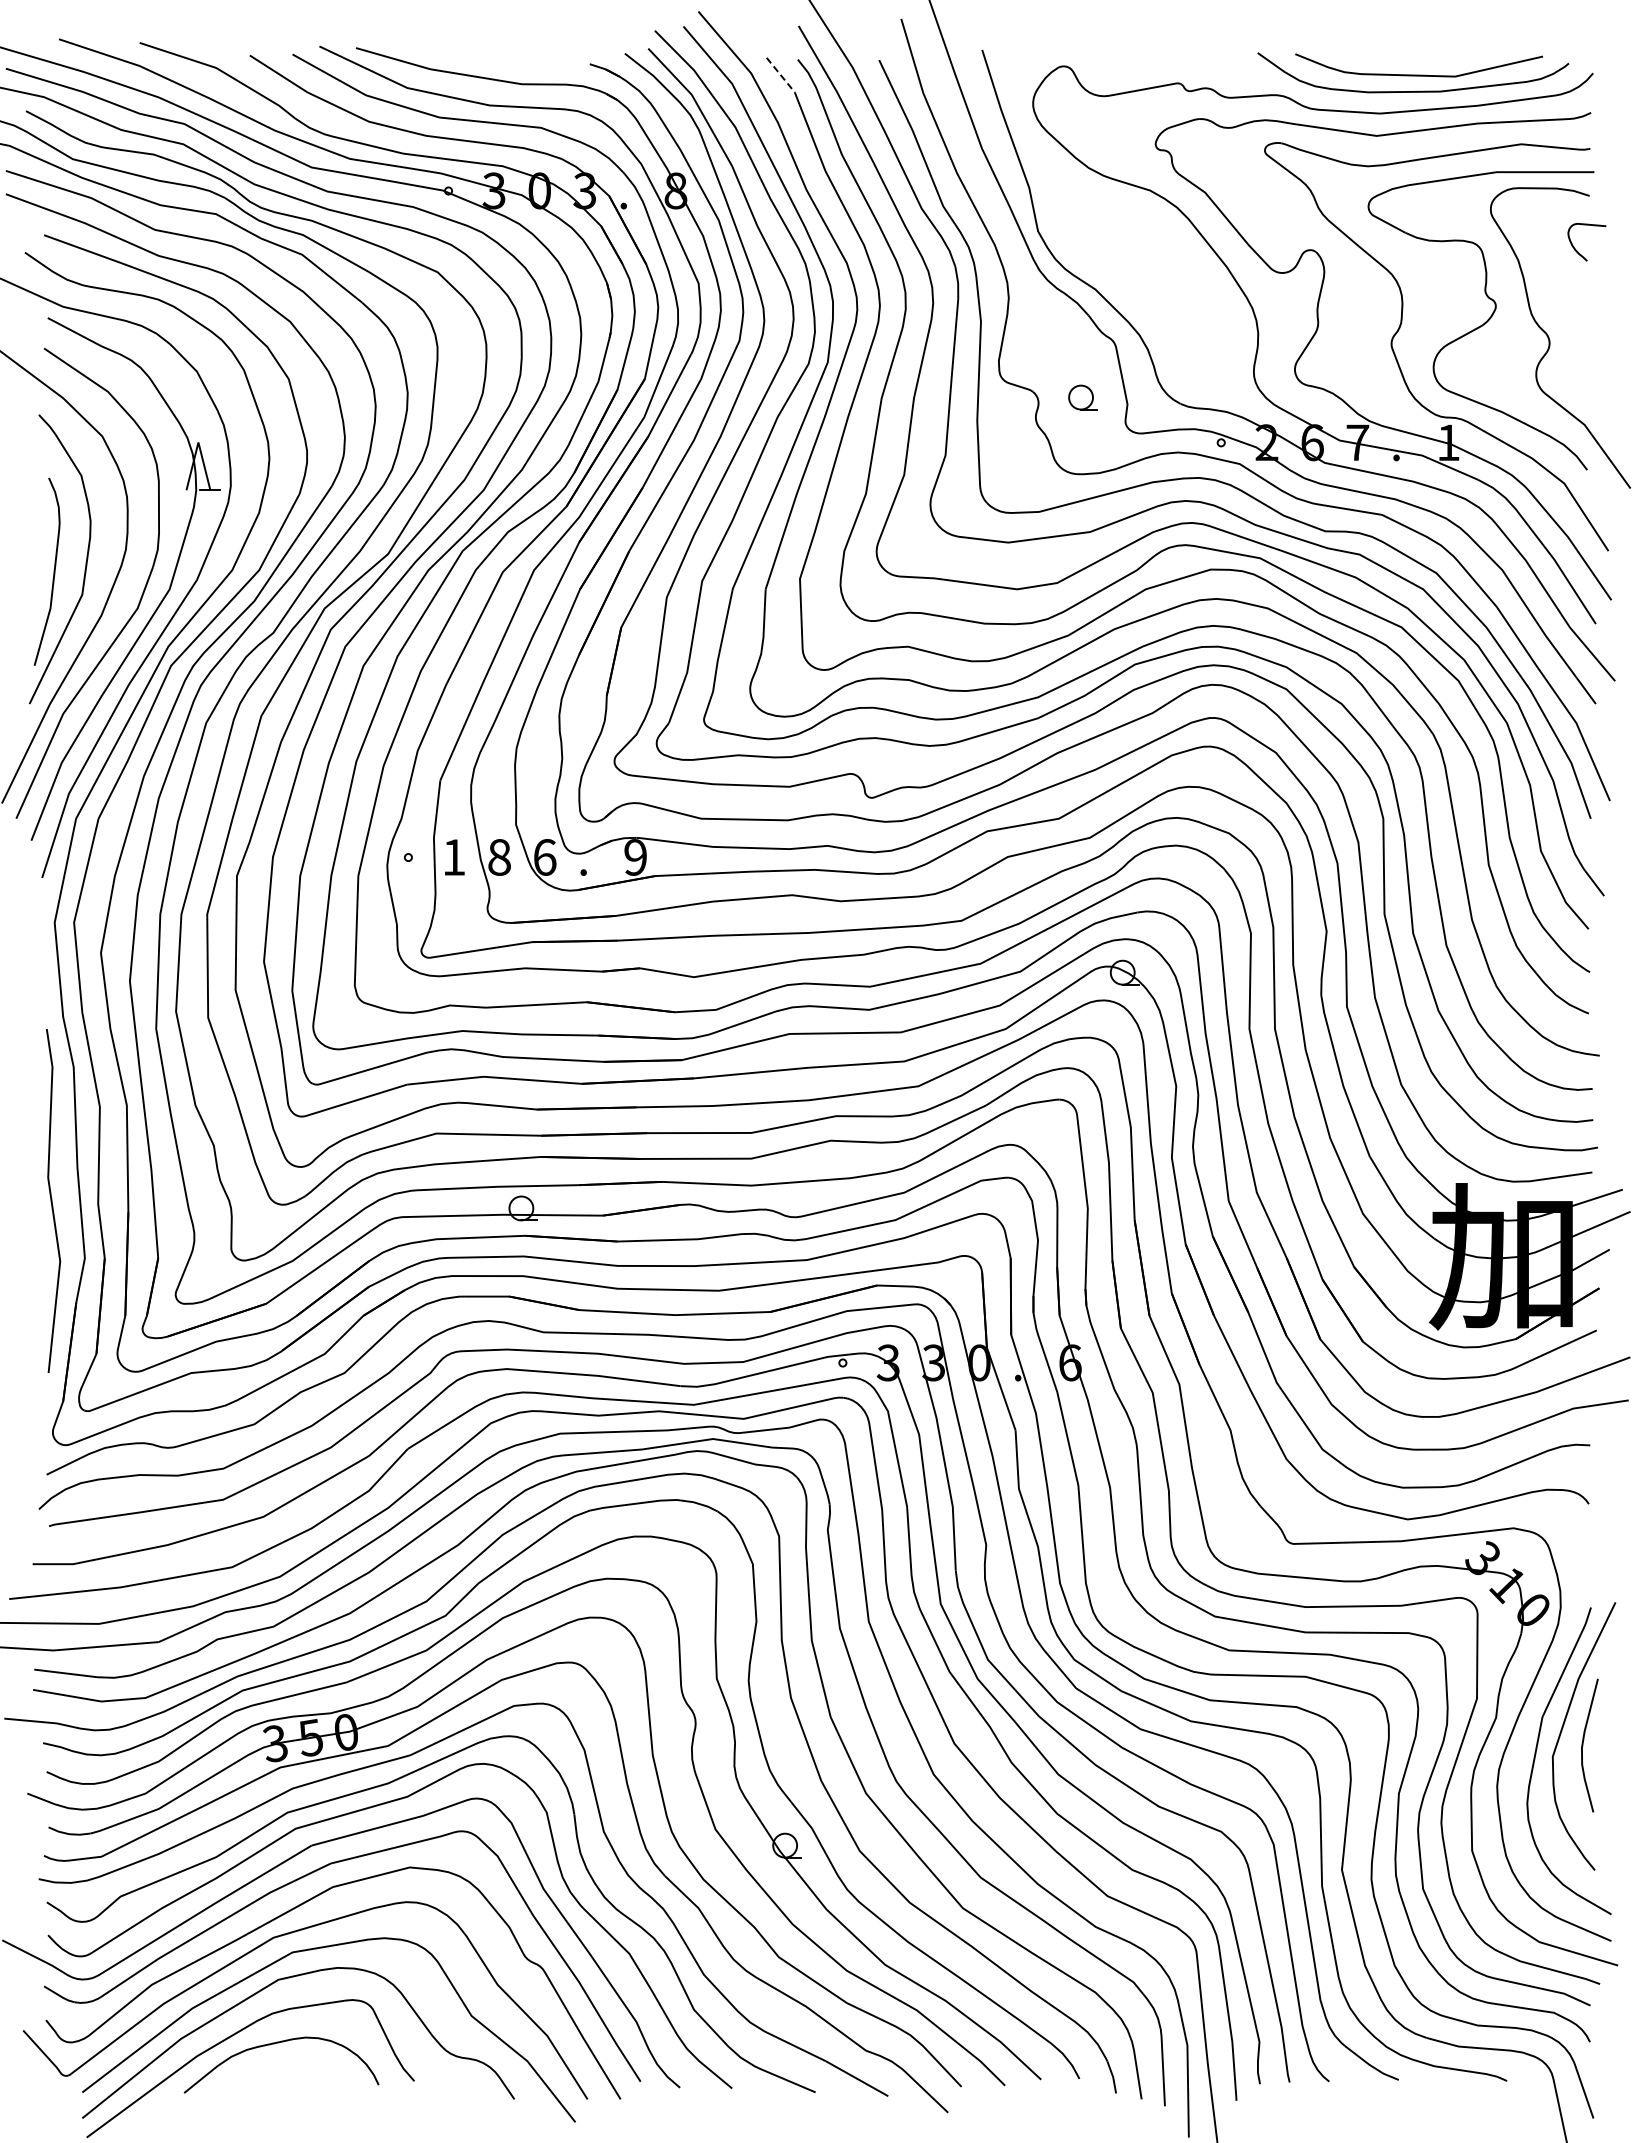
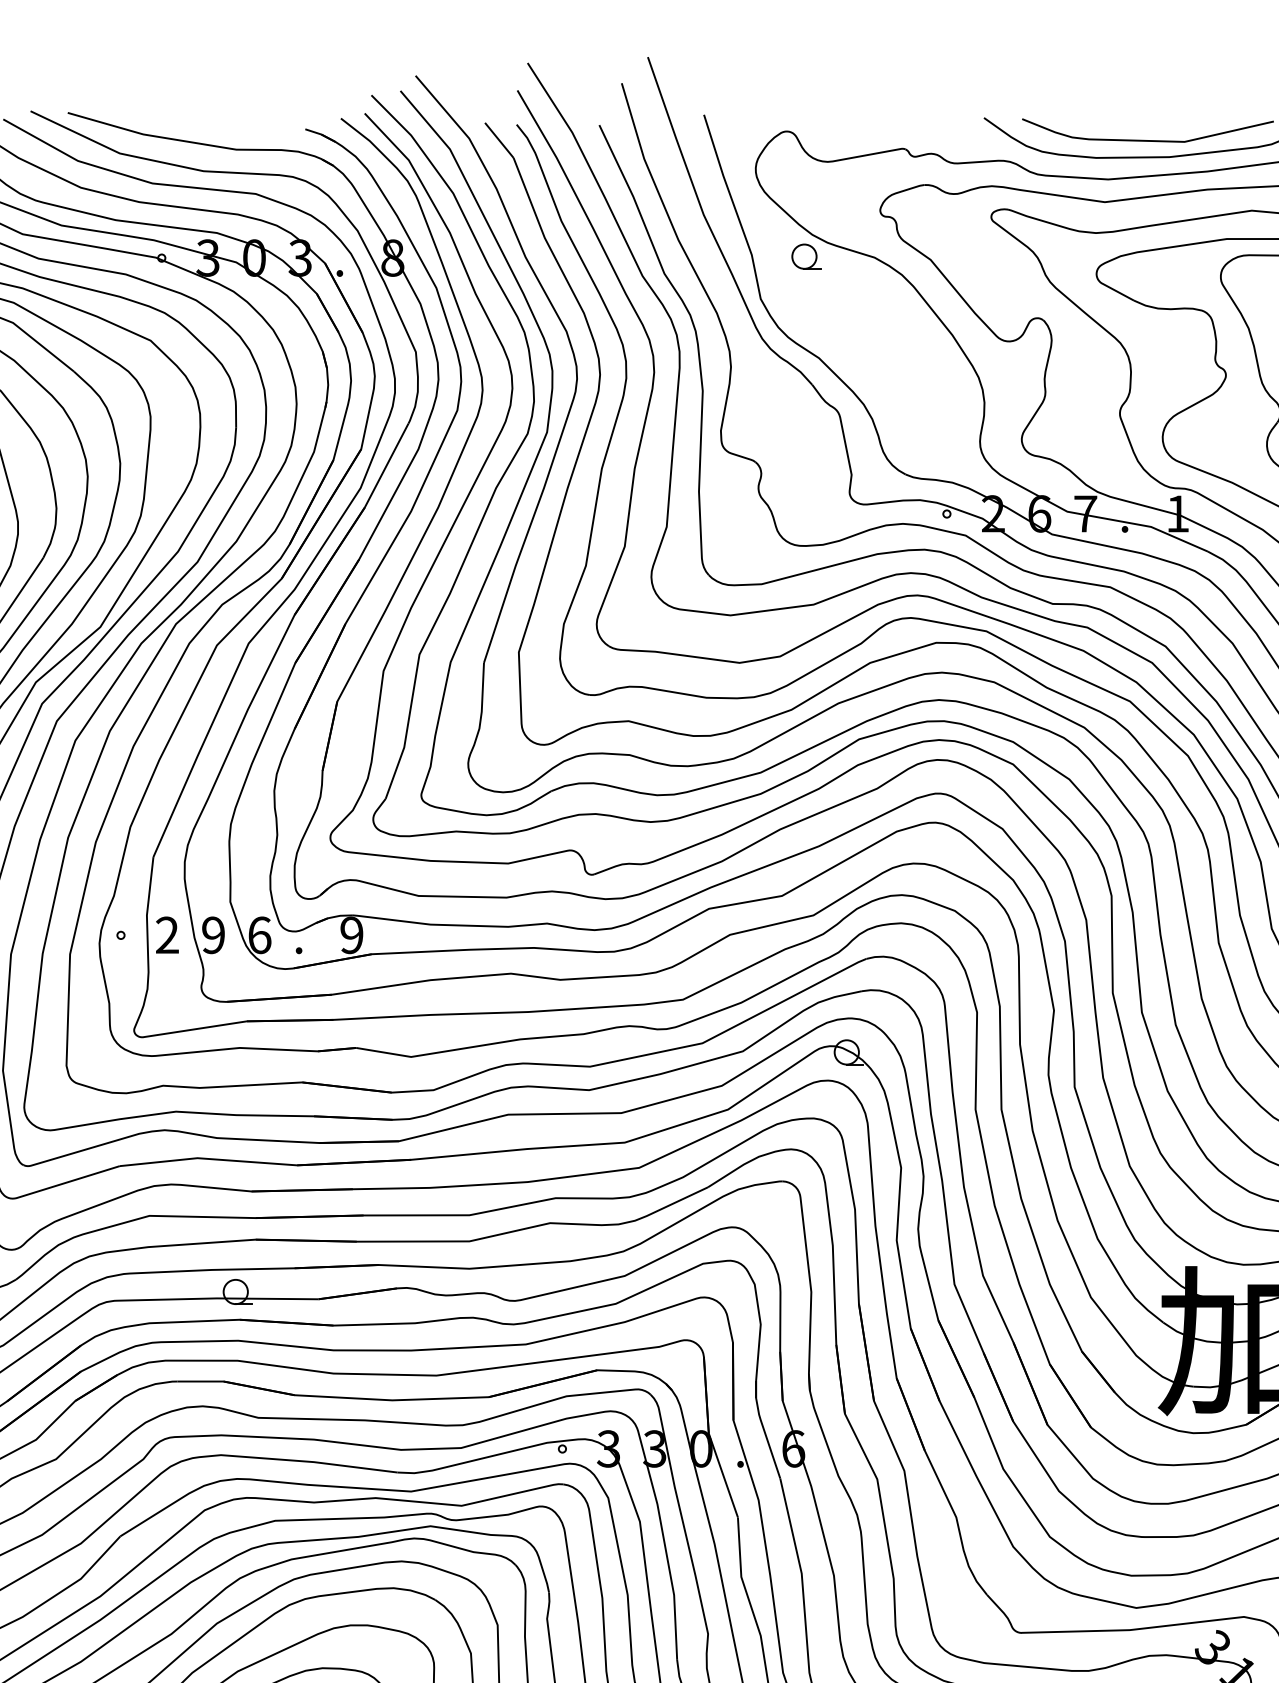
line: (781, 75) -> (500, 140), dashed -> solid
part: (1082, 397) -> (805, 256), moved
text: (453, 857) -> (166, 935), 1 -> 2
text: (499, 857) -> (213, 935), 8 -> 9

